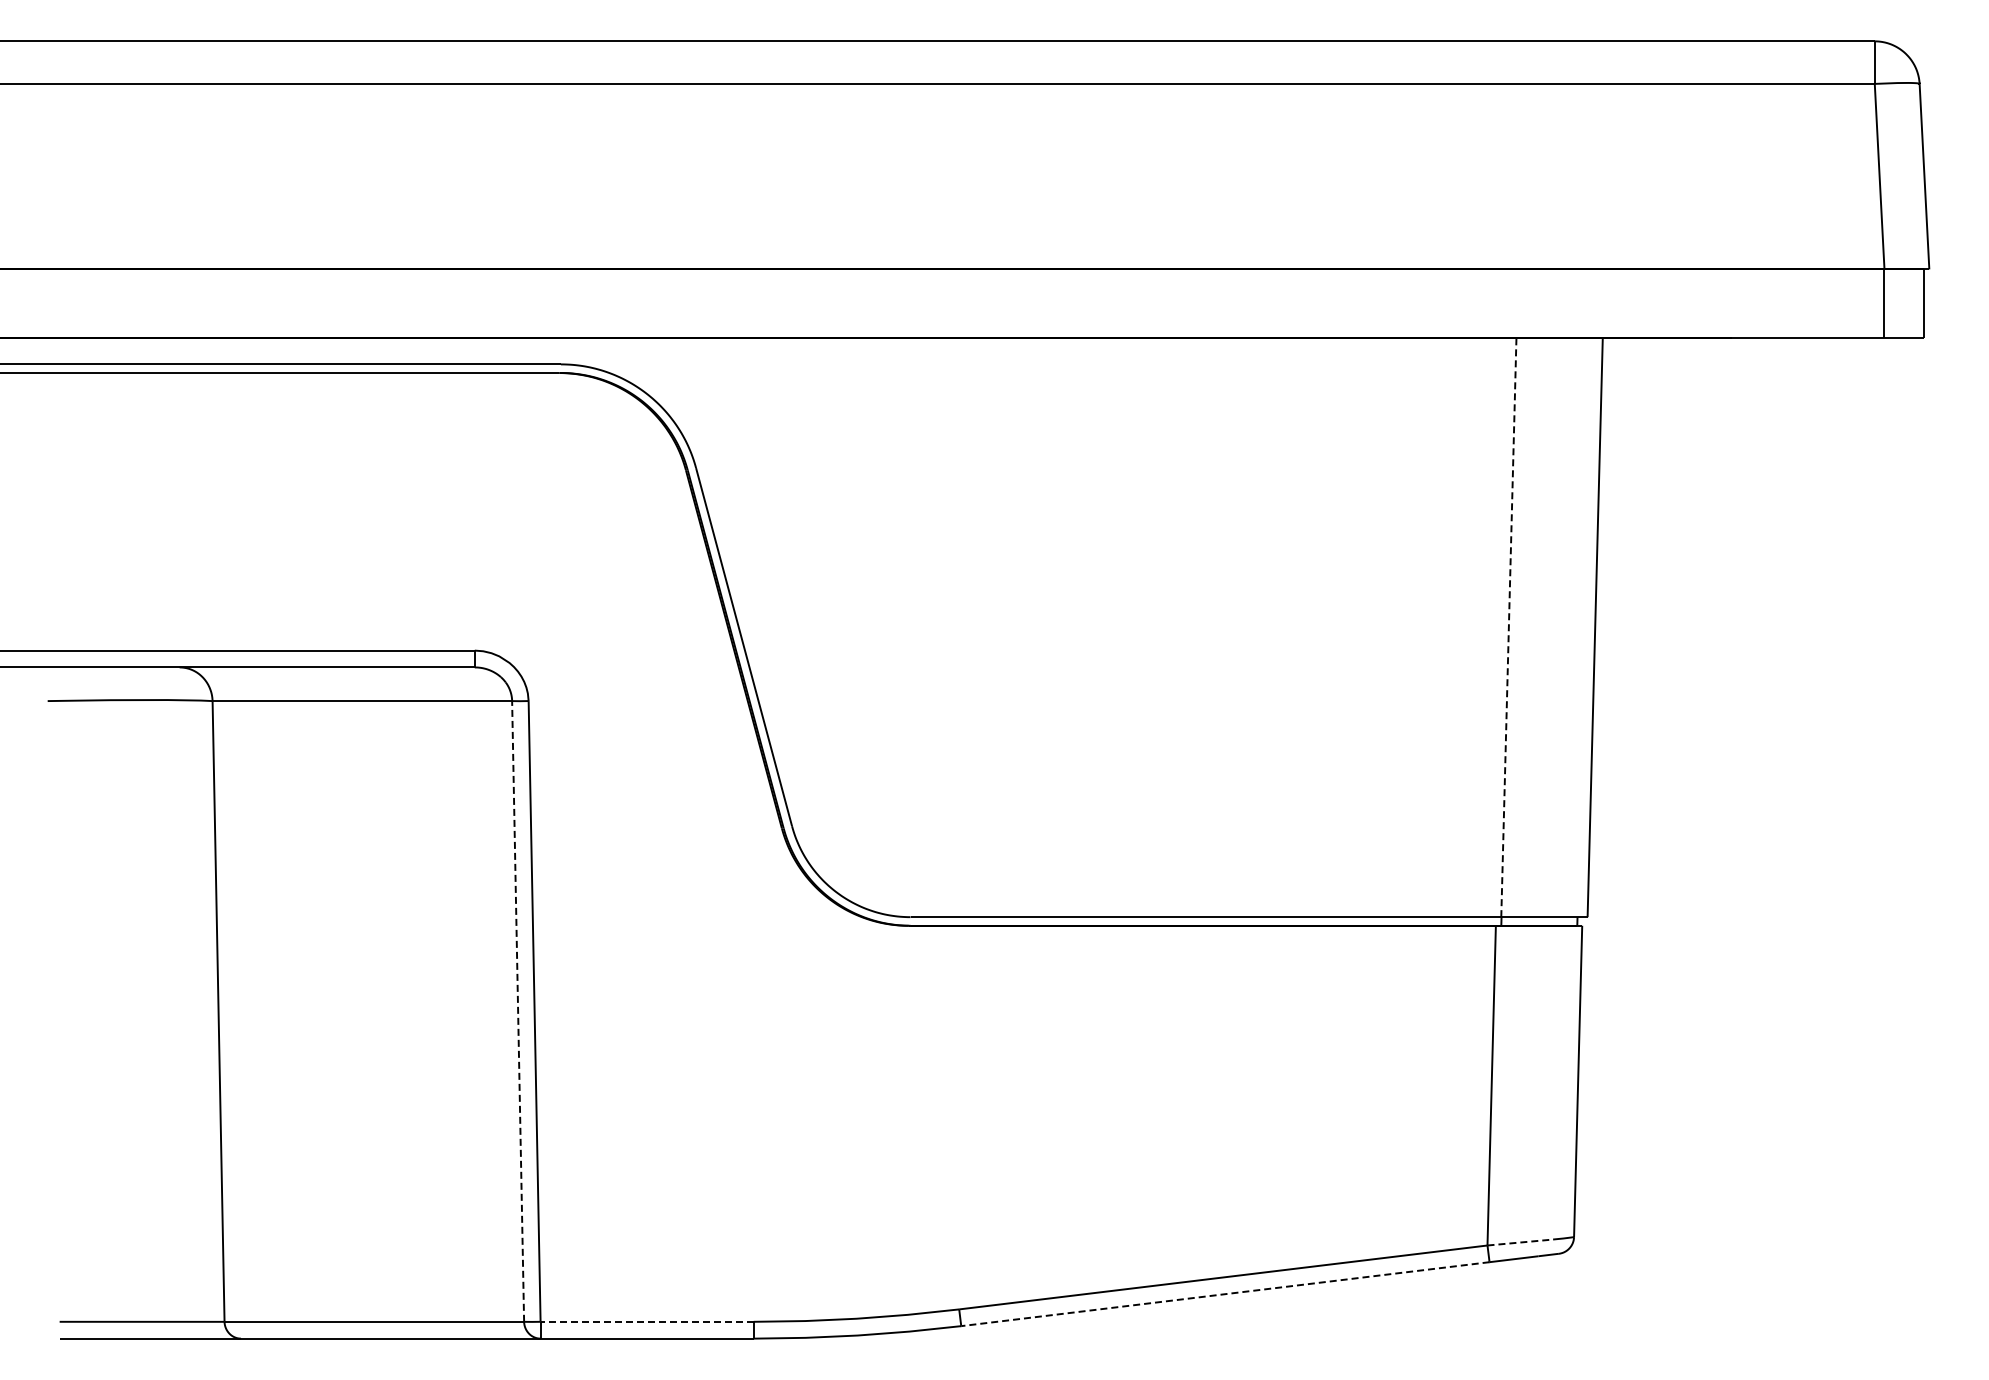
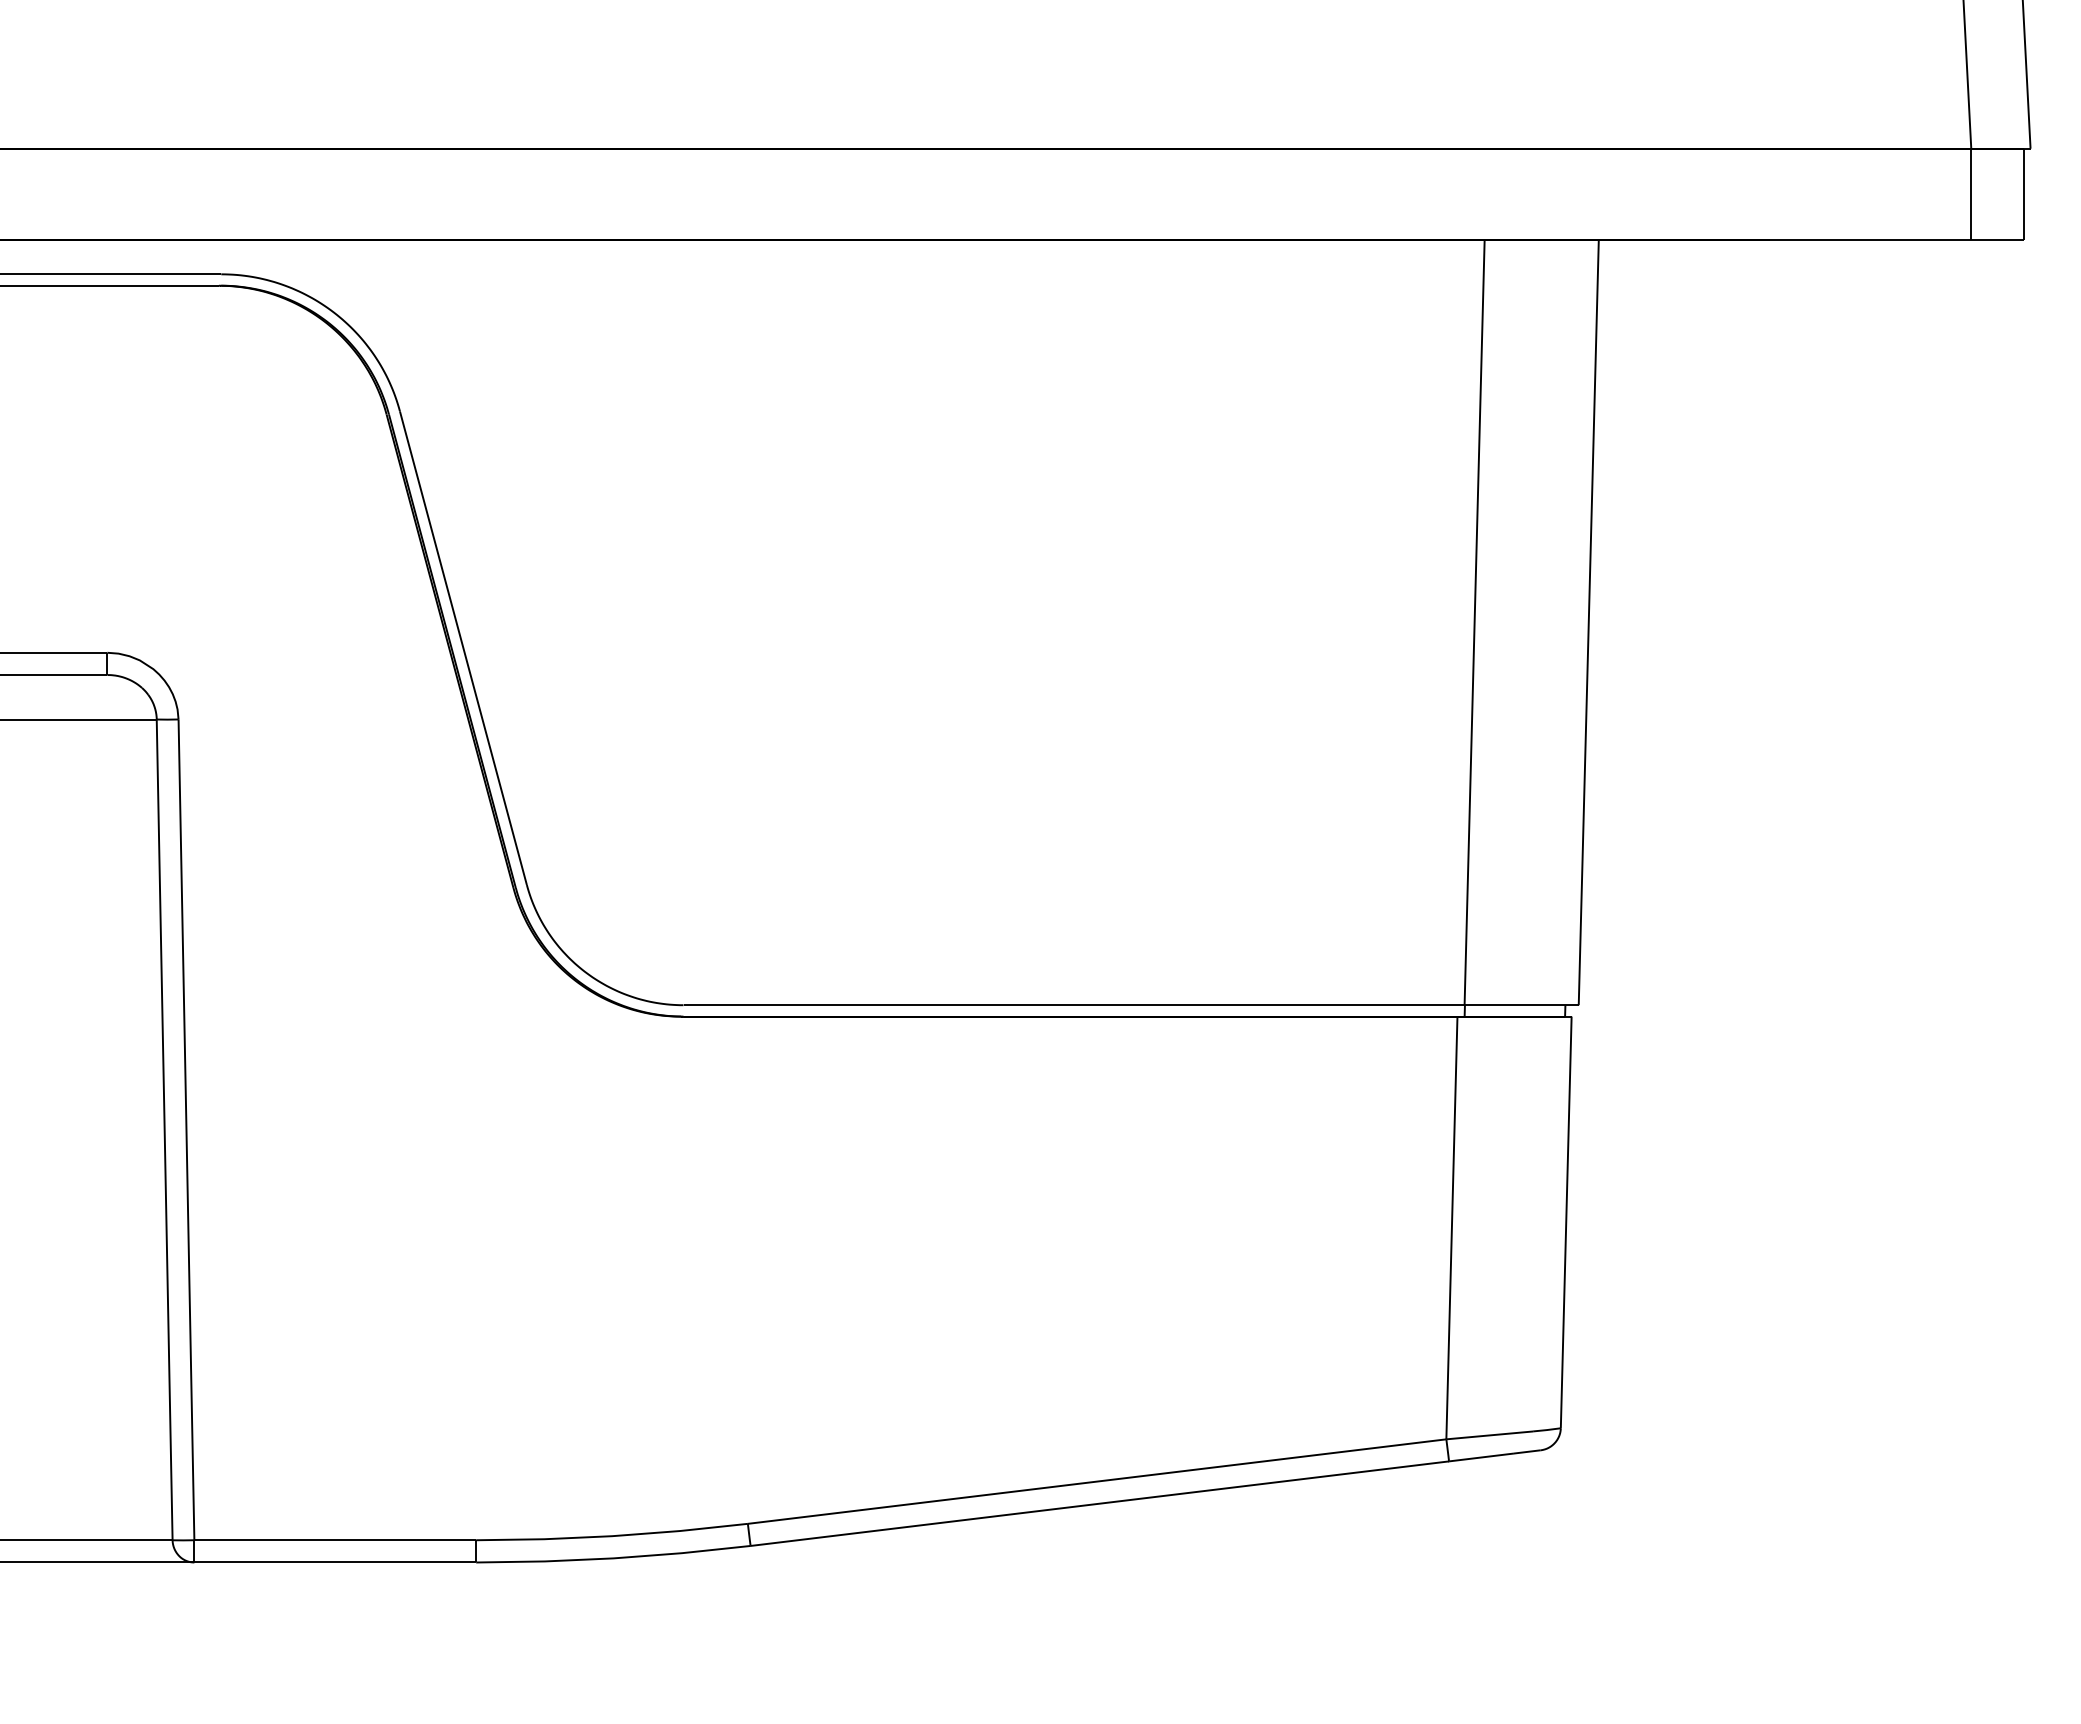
line: (1508, 627) -> (1474, 622), dashed -> solid
line: (518, 1010) -> (165, 1128), dashed -> solid
line: (1520, 1242) -> (1490, 1435), dashed -> solid
line: (1224, 1294) -> (1098, 1504), dashed -> solid
line: (647, 1321) -> (335, 1539), dashed -> solid

